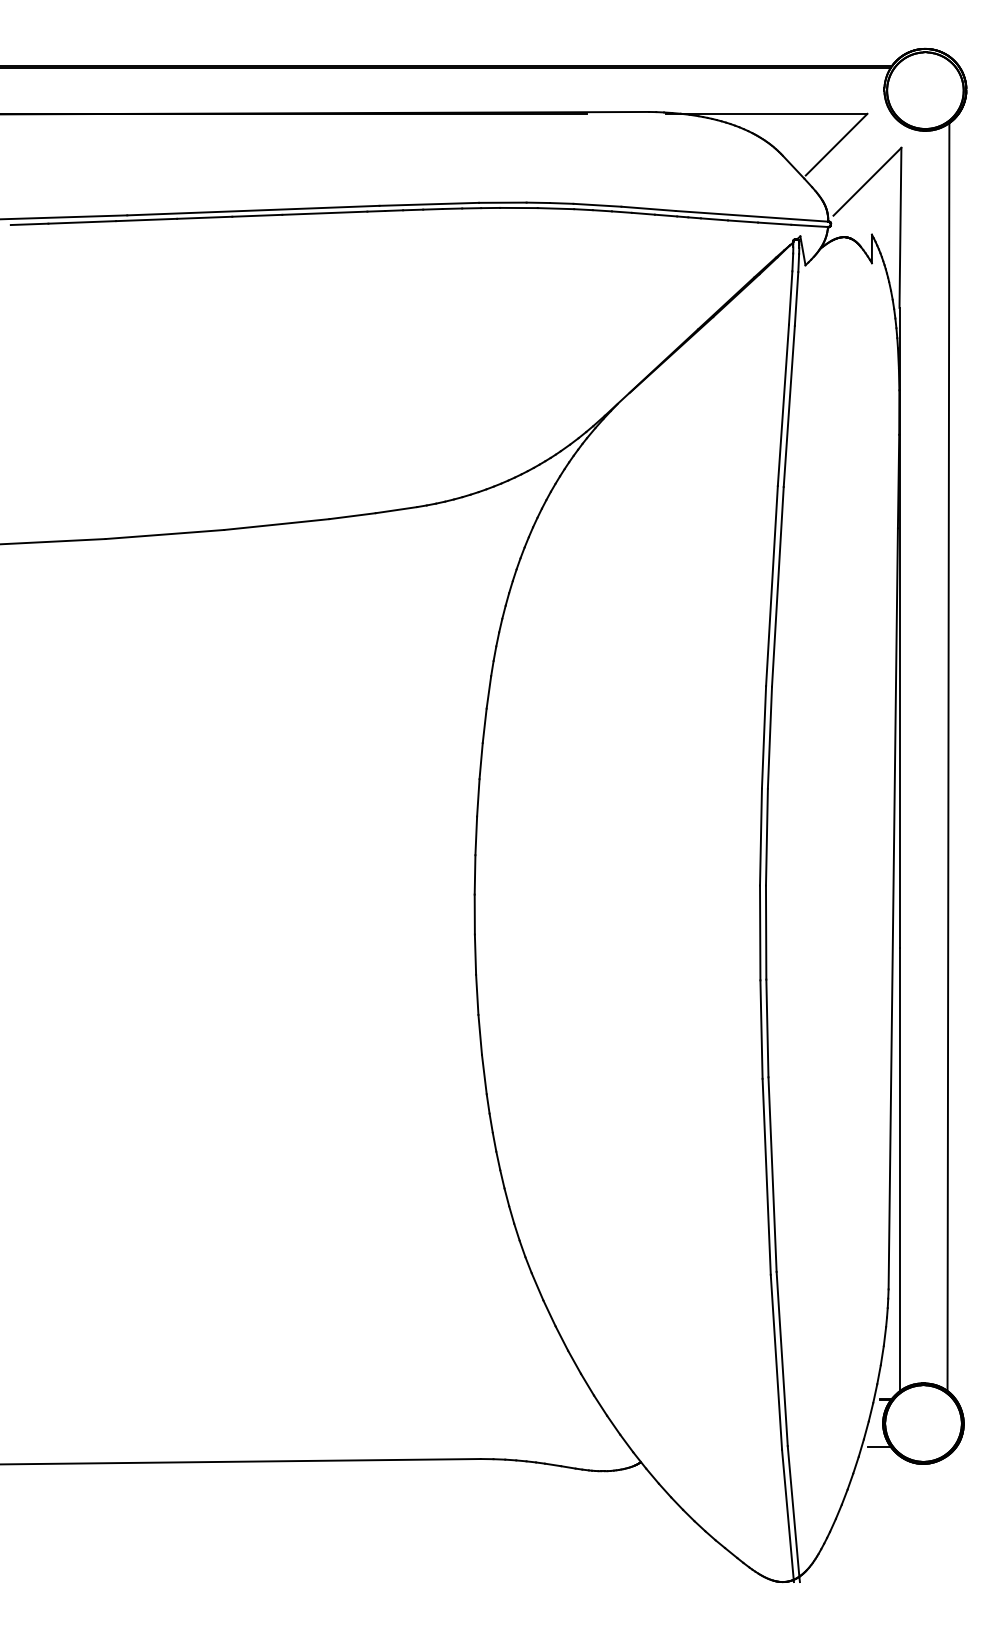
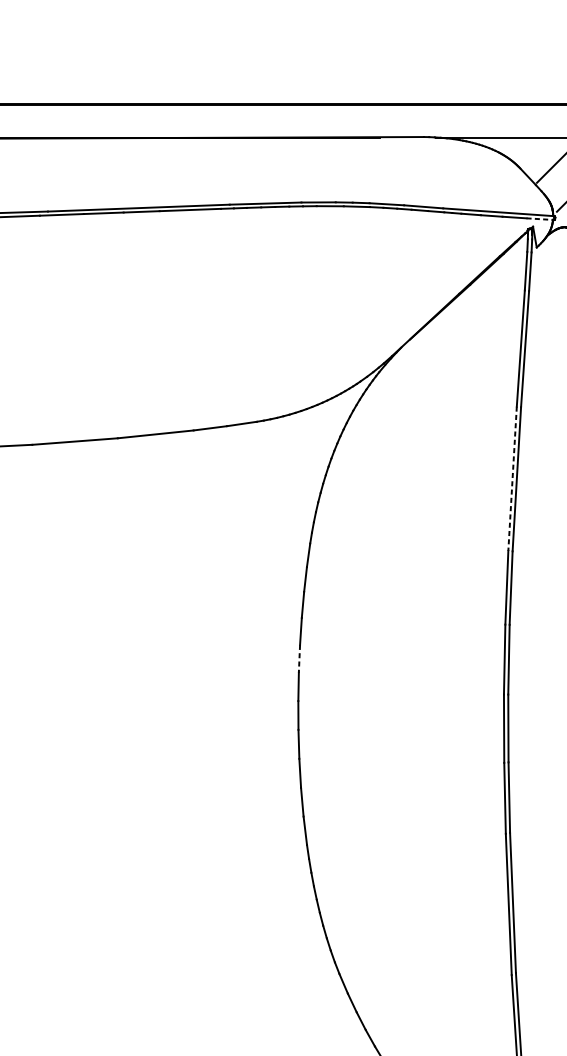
line: (810, 225) -> (540, 218), solid -> dashed
line: (771, 586) -> (512, 479), solid -> dashed
line: (476, 836) -> (299, 659), solid -> dashed

